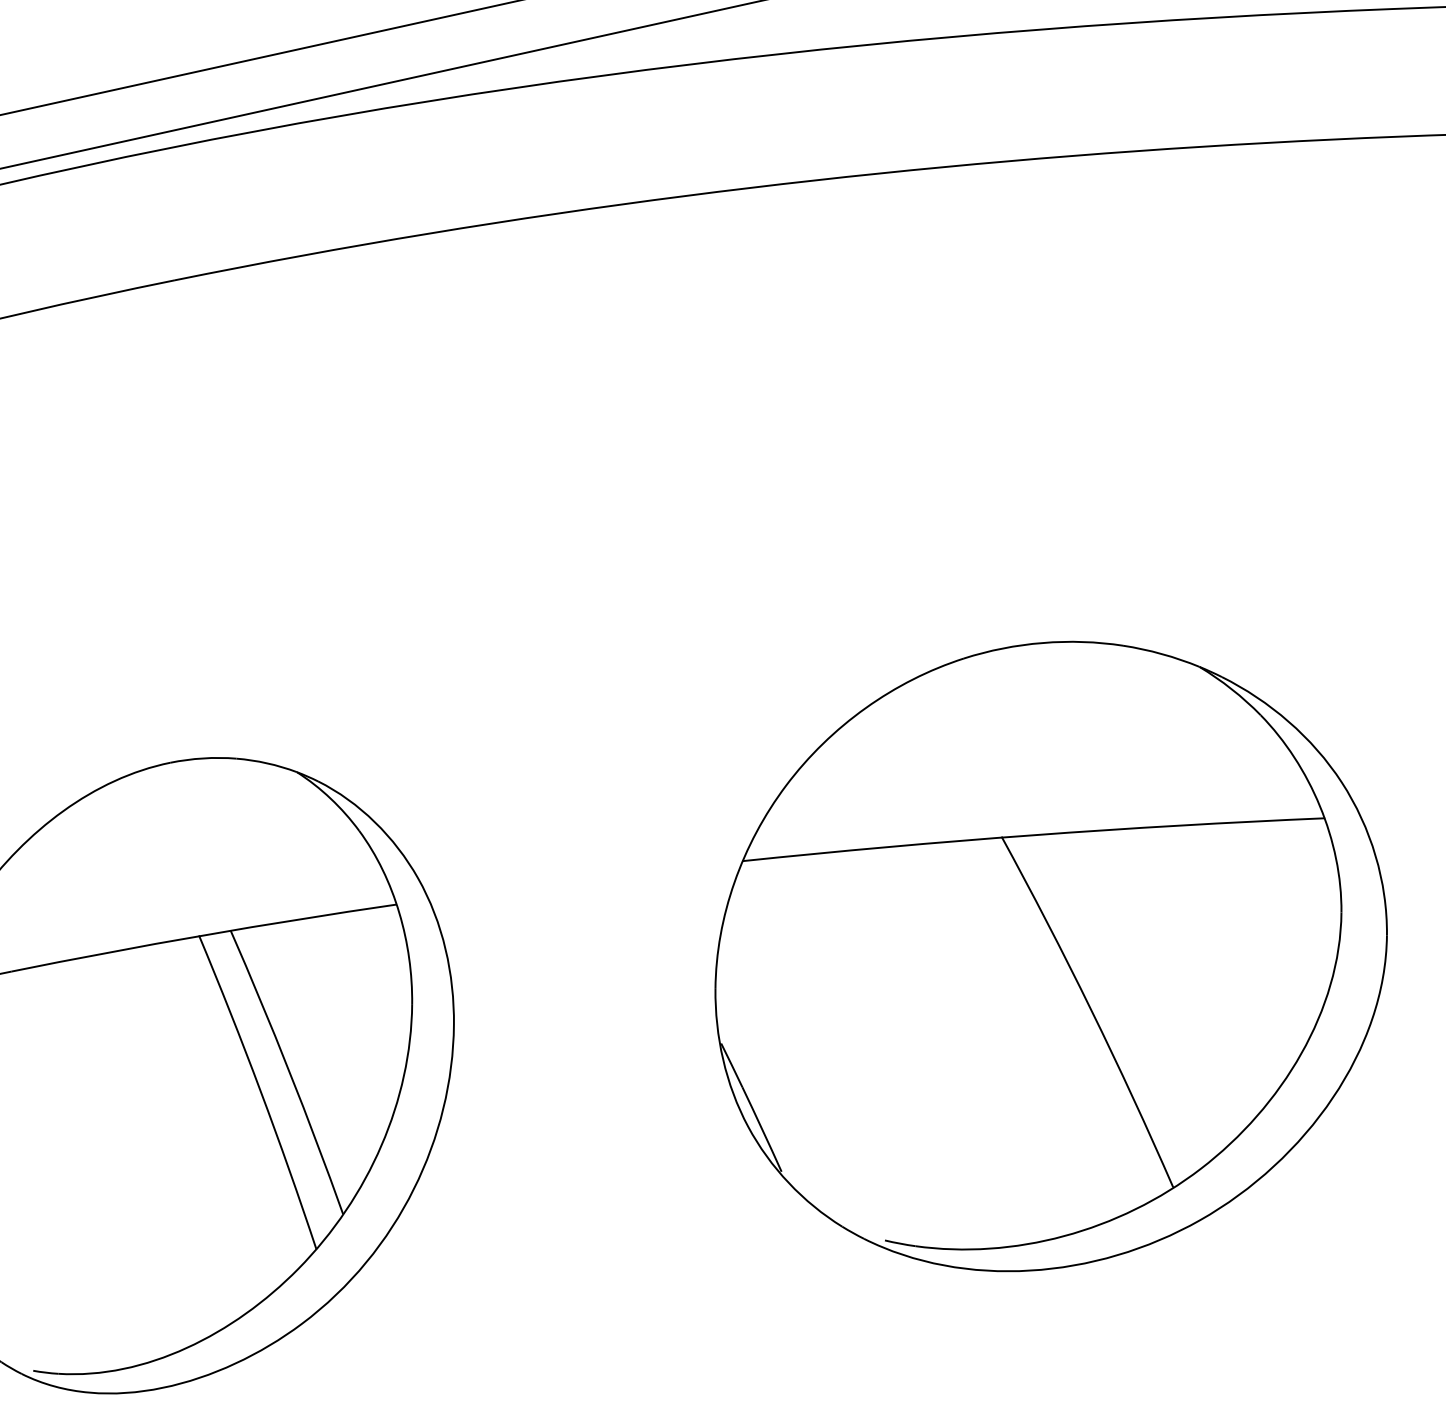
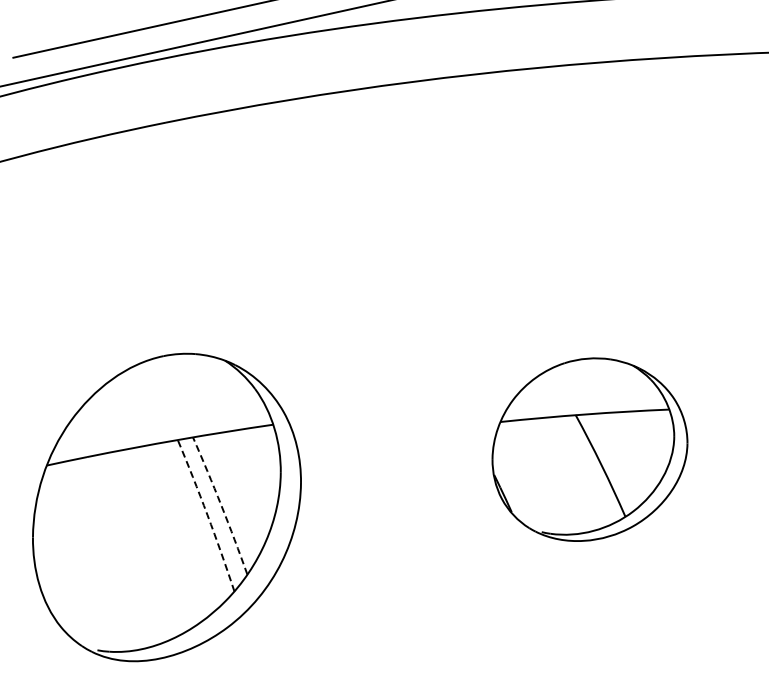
part: (1050, 955) -> (589, 449), size x0.6
arc: (289, 1071) -> (221, 505), solid -> dashed
arc: (260, 1092) -> (207, 515), solid -> dashed

